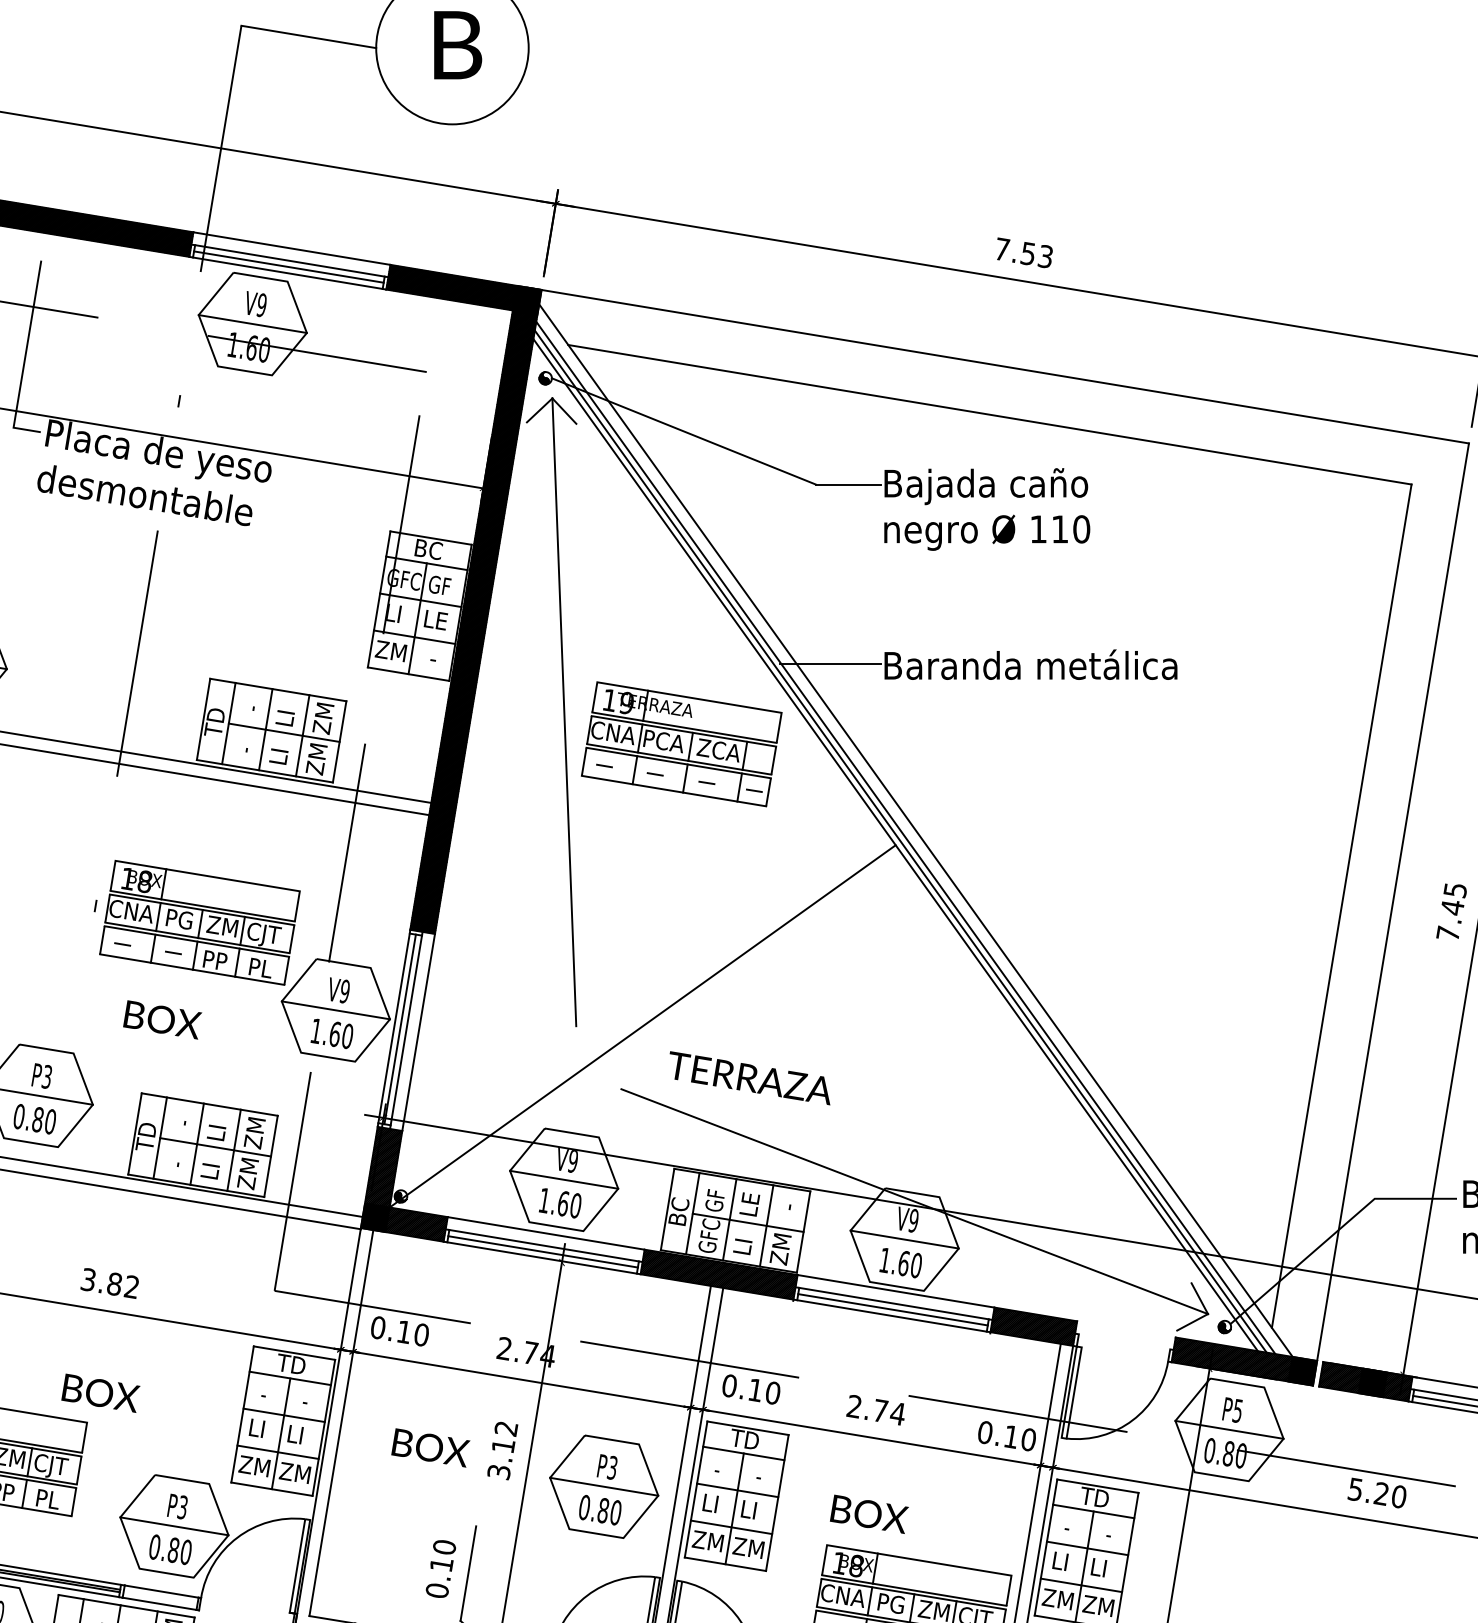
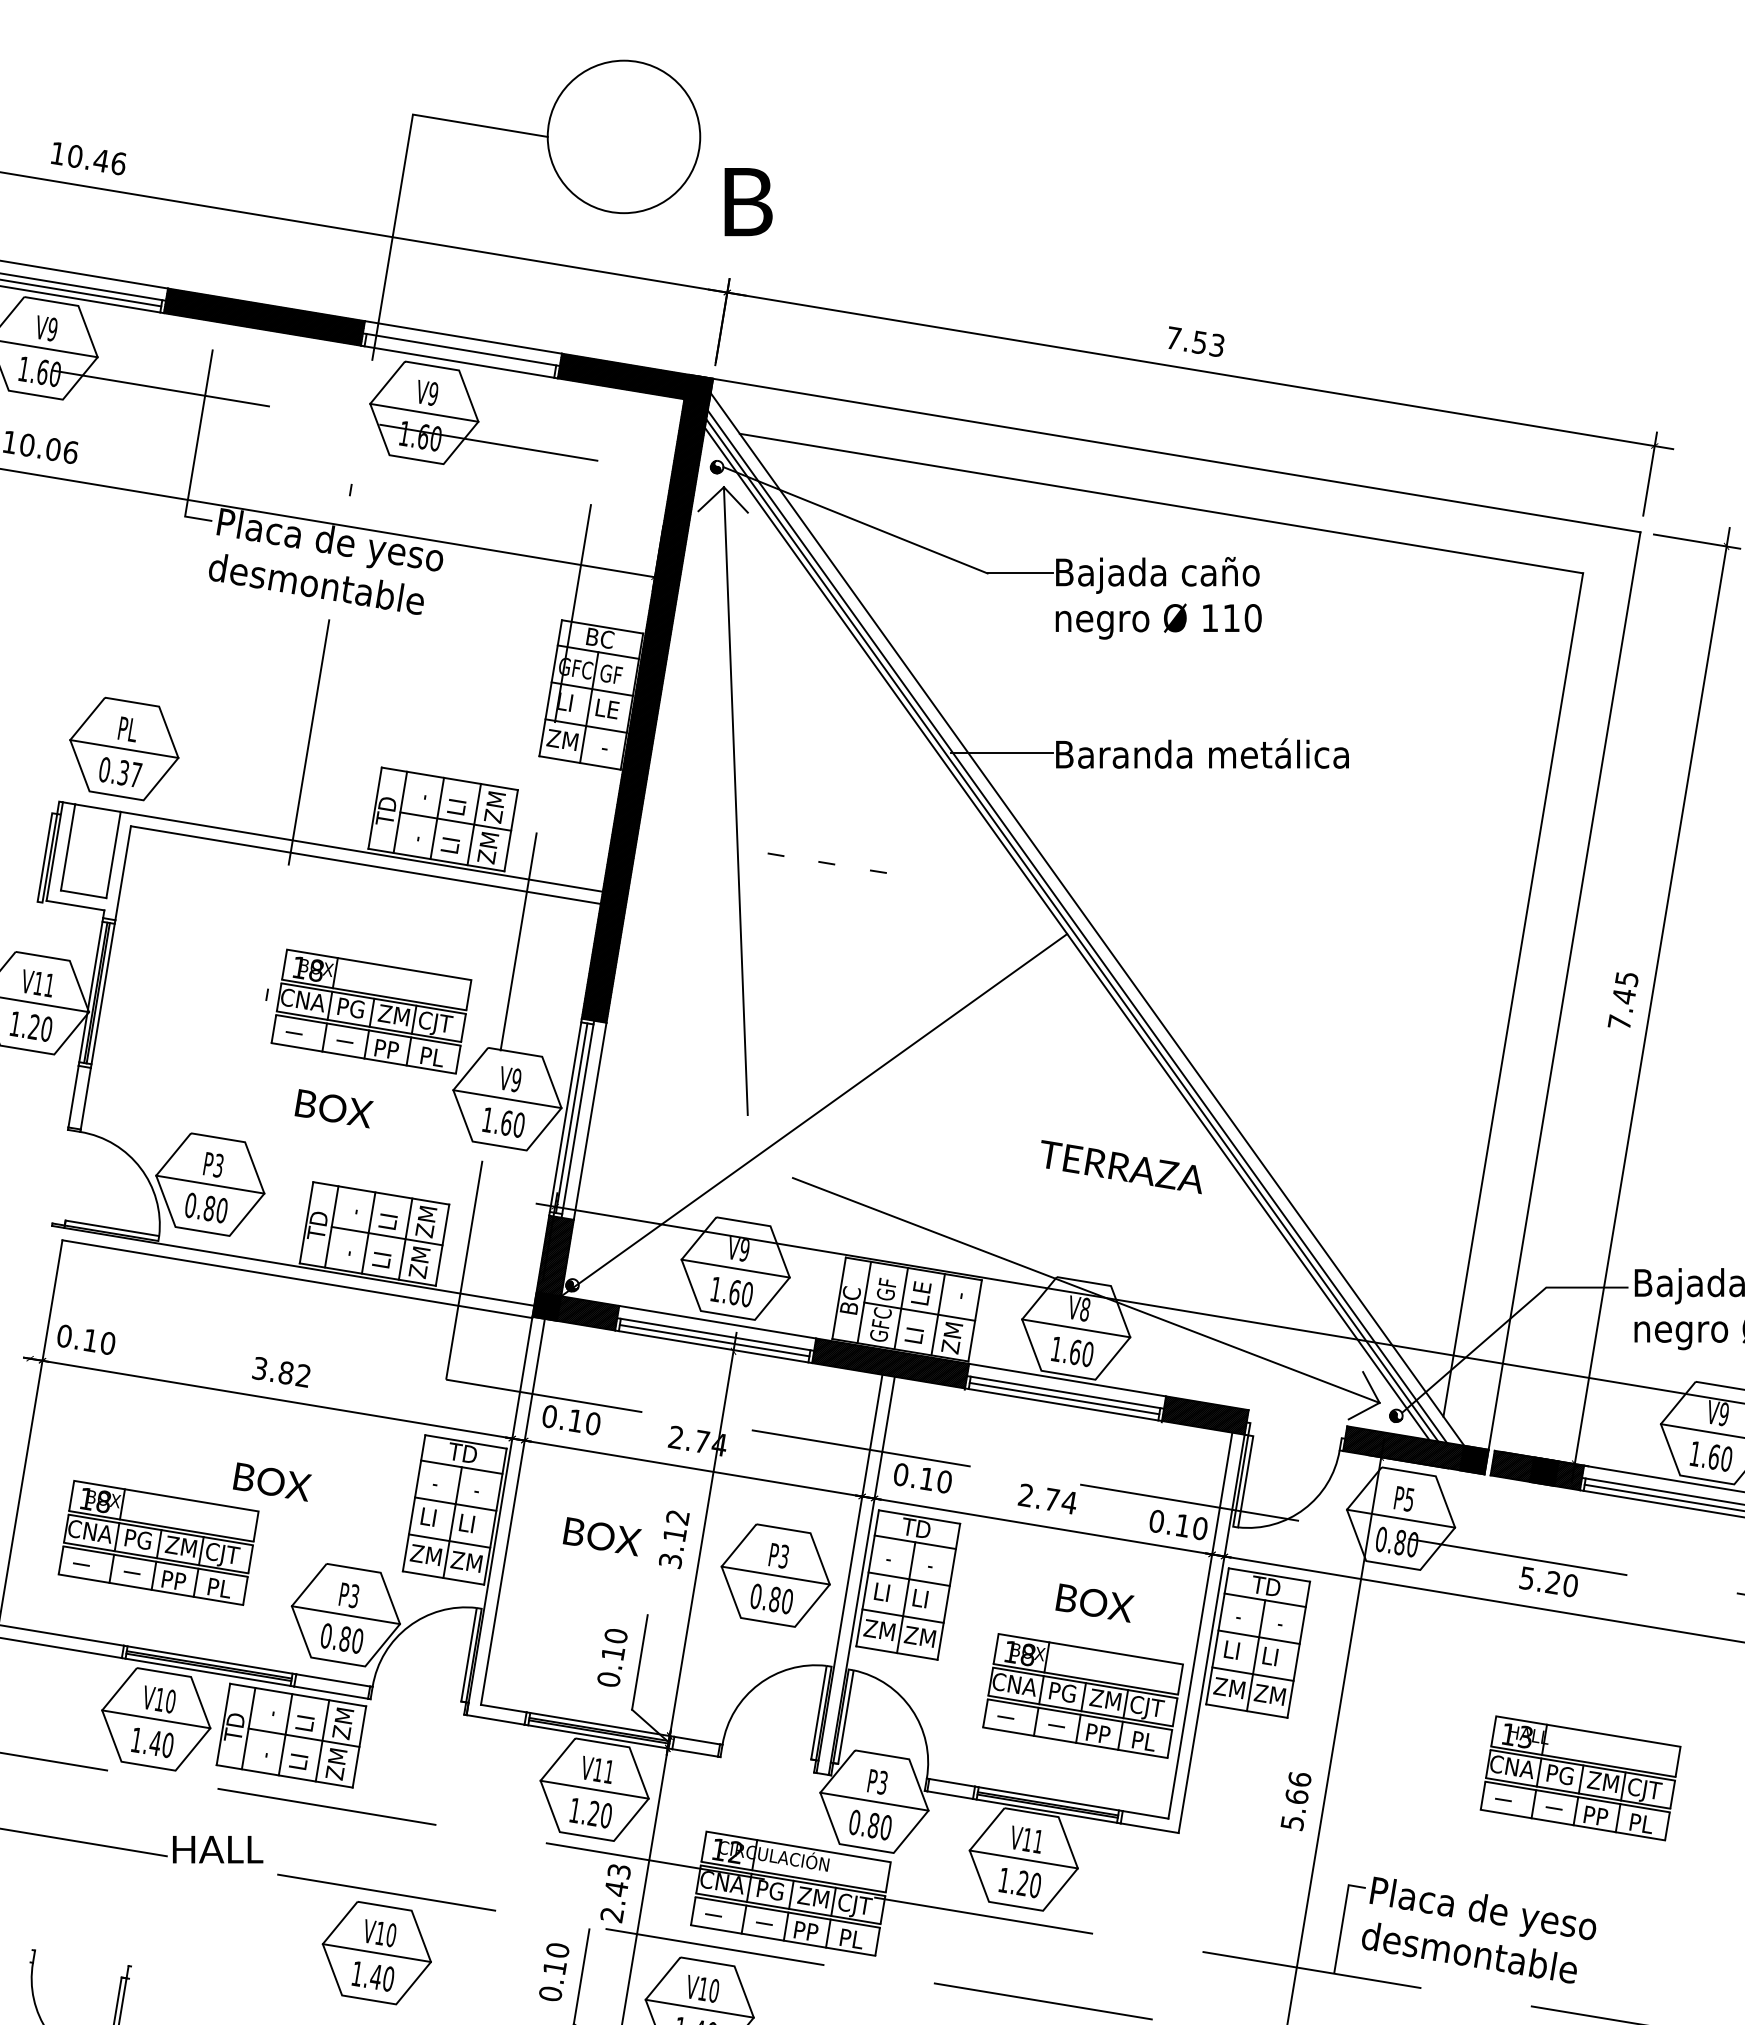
text: (457, 45) -> (748, 202), moved
line: (288, 266) -> (460, 355), removed
part: (681, 743) -> (853, 832), removed
text: (749, 1078) -> (1121, 1167), moved
text: (913, 1220) -> (1085, 1309), V9 -> V8
text: (868, 1513) -> (1094, 1602), moved

